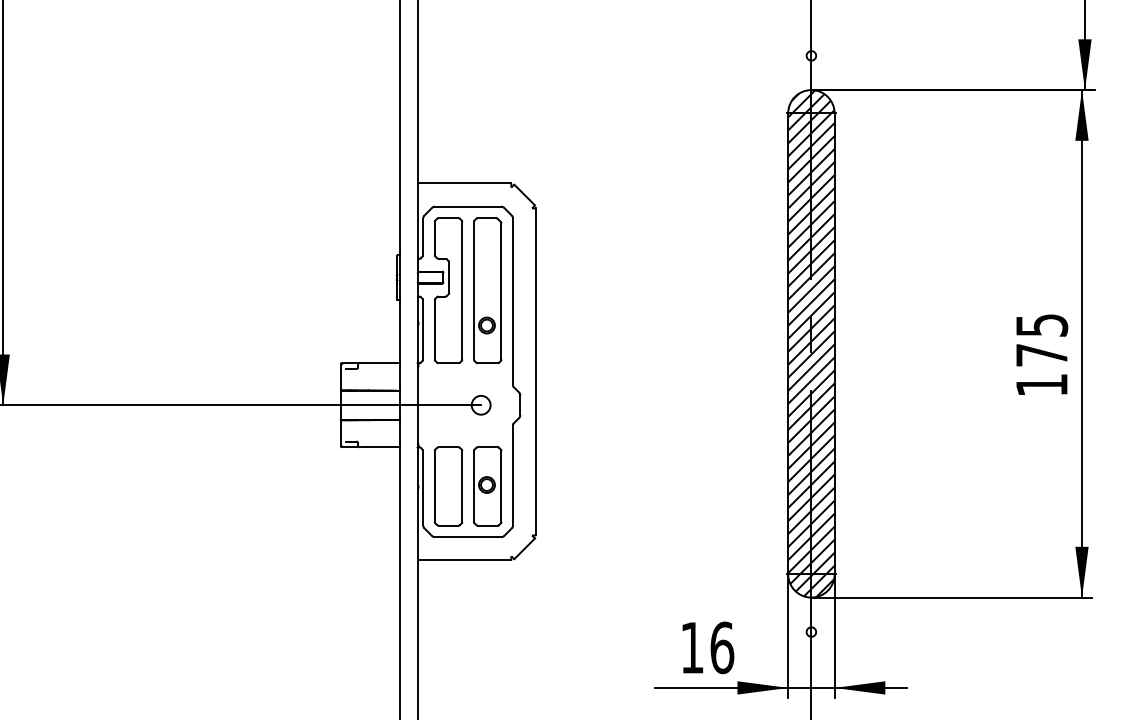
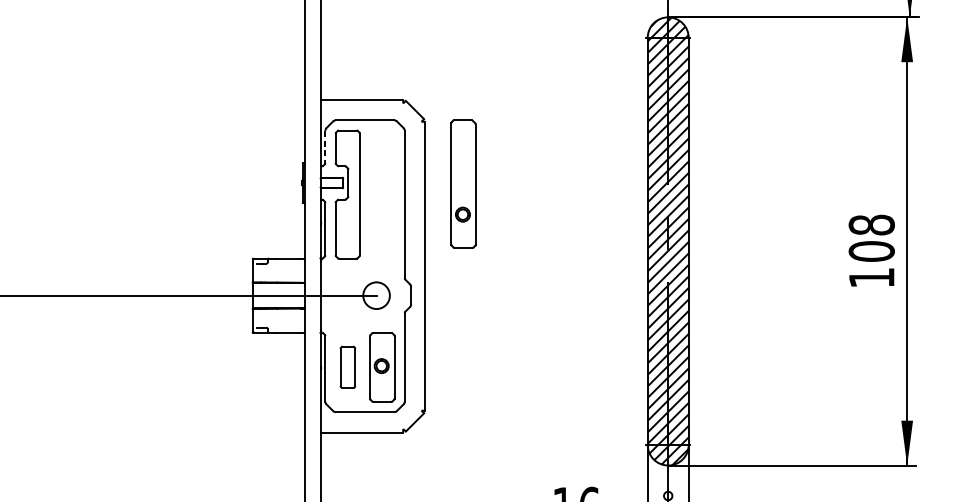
line: (423, 237) -> (325, 147), solid -> dashed
part: (487, 290) -> (463, 183), moved
text: (1041, 339) -> (871, 237), 175 -> 108
circle: (480, 404) -> (375, 295), size x1.6
part: (448, 486) -> (347, 367), size x0.6

